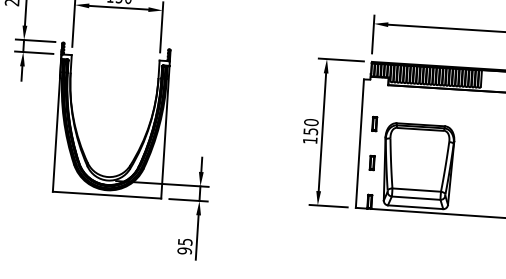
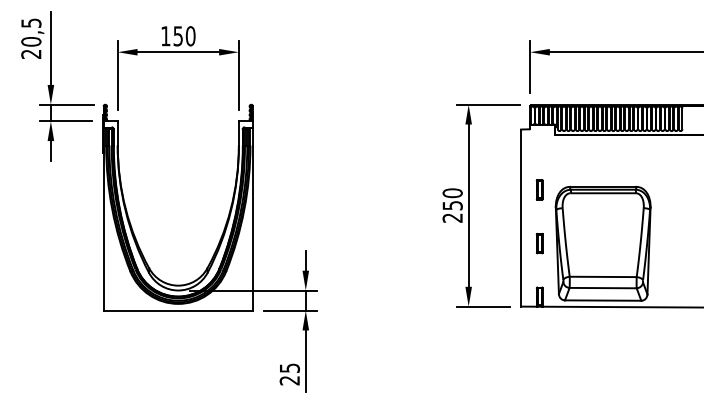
text: (310, 140) -> (452, 217), 150 -> 250
text: (184, 250) -> (289, 380), 95 -> 25

